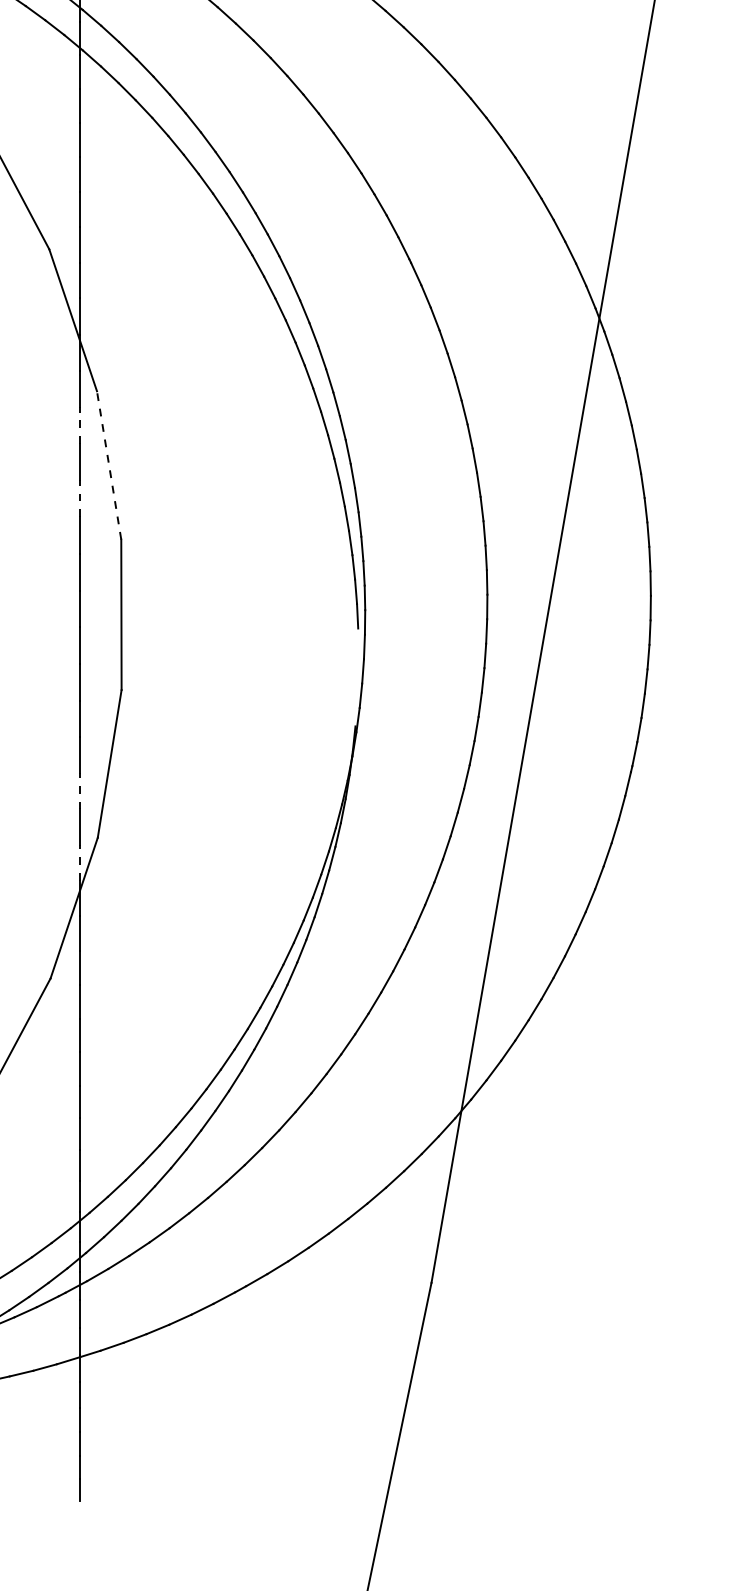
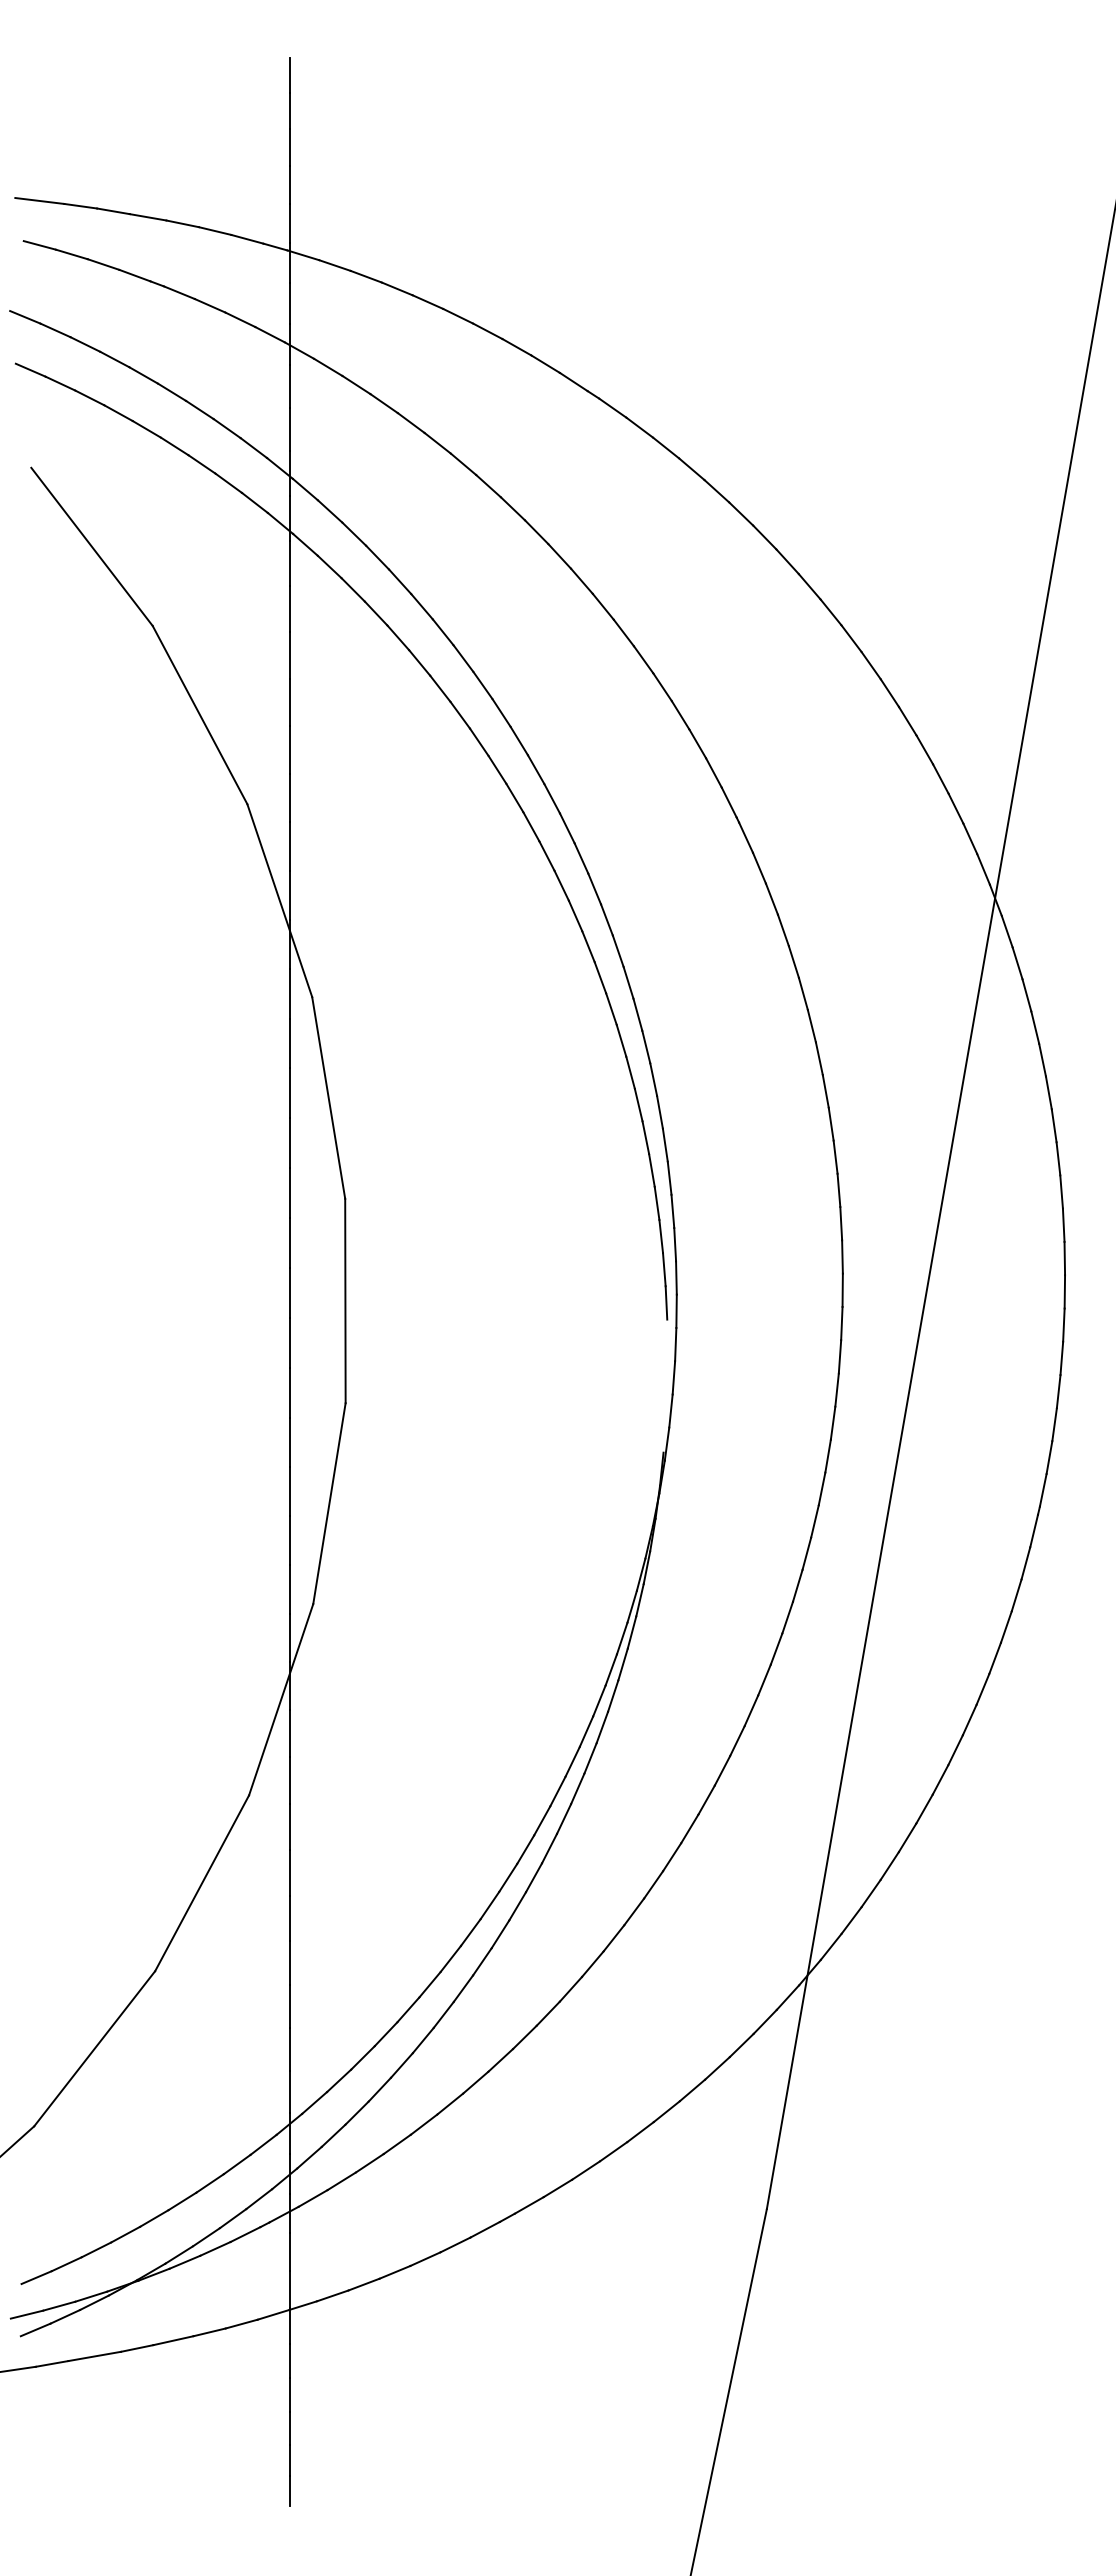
line: (80, 425) -> (289, 1043), dashed -> solid
line: (108, 465) -> (328, 1097), dashed -> solid
line: (80, 498) -> (289, 1143), dashed -> solid
line: (80, 791) -> (289, 1540), dashed -> solid
line: (80, 862) -> (289, 1637), dashed -> solid

